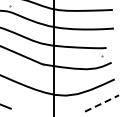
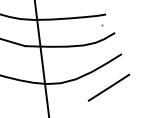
line: (102, 103) -> (109, 87), dashed -> solid

